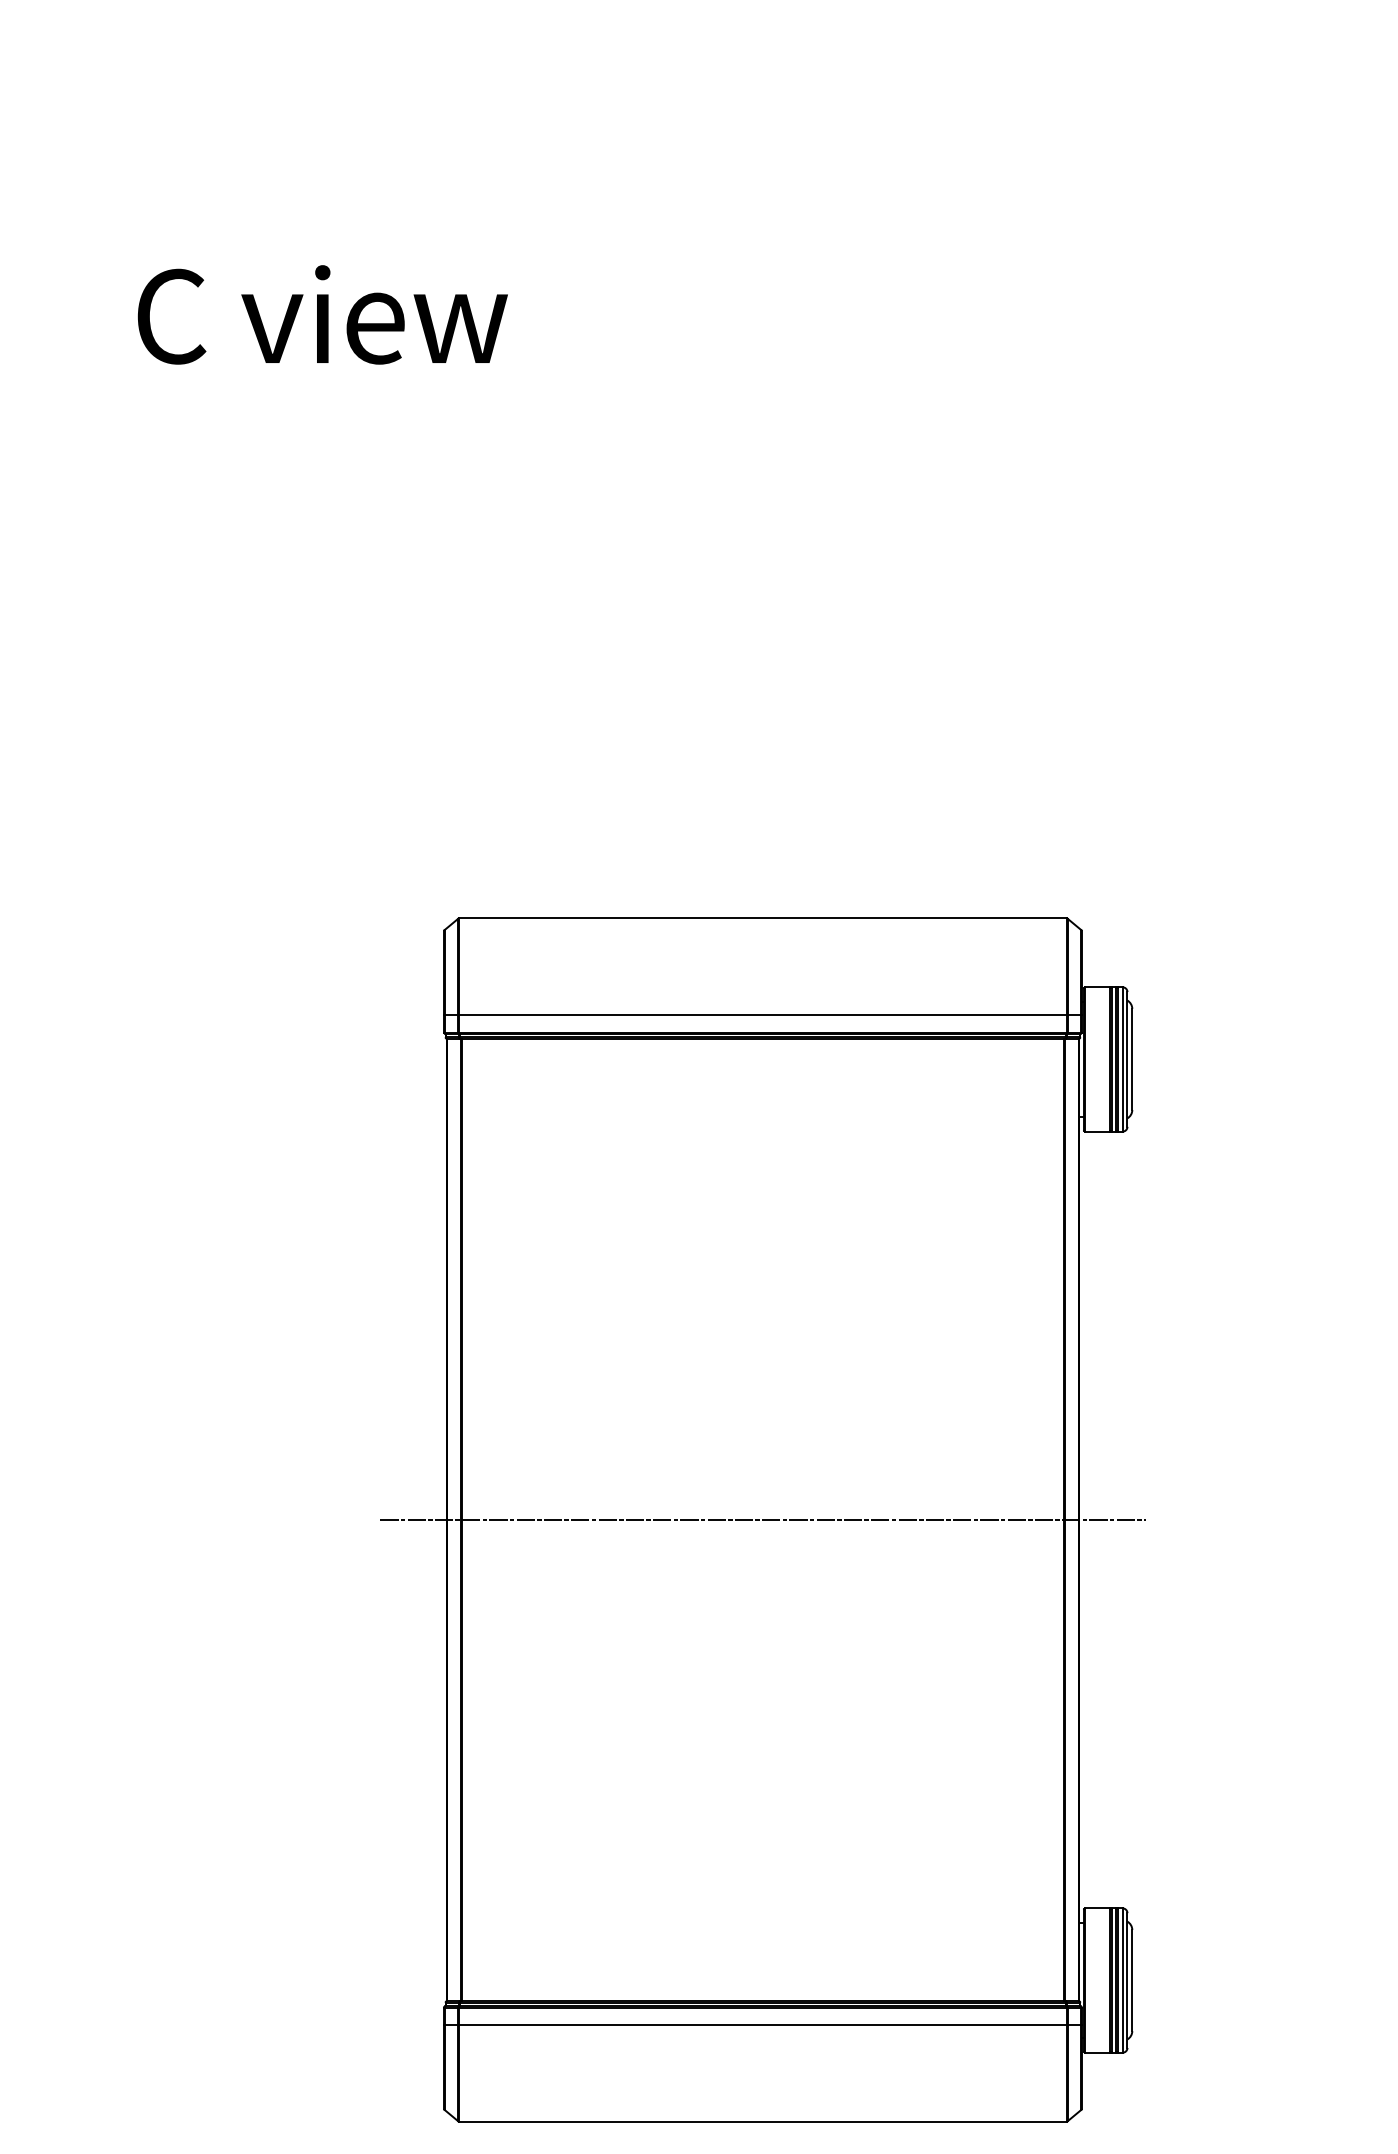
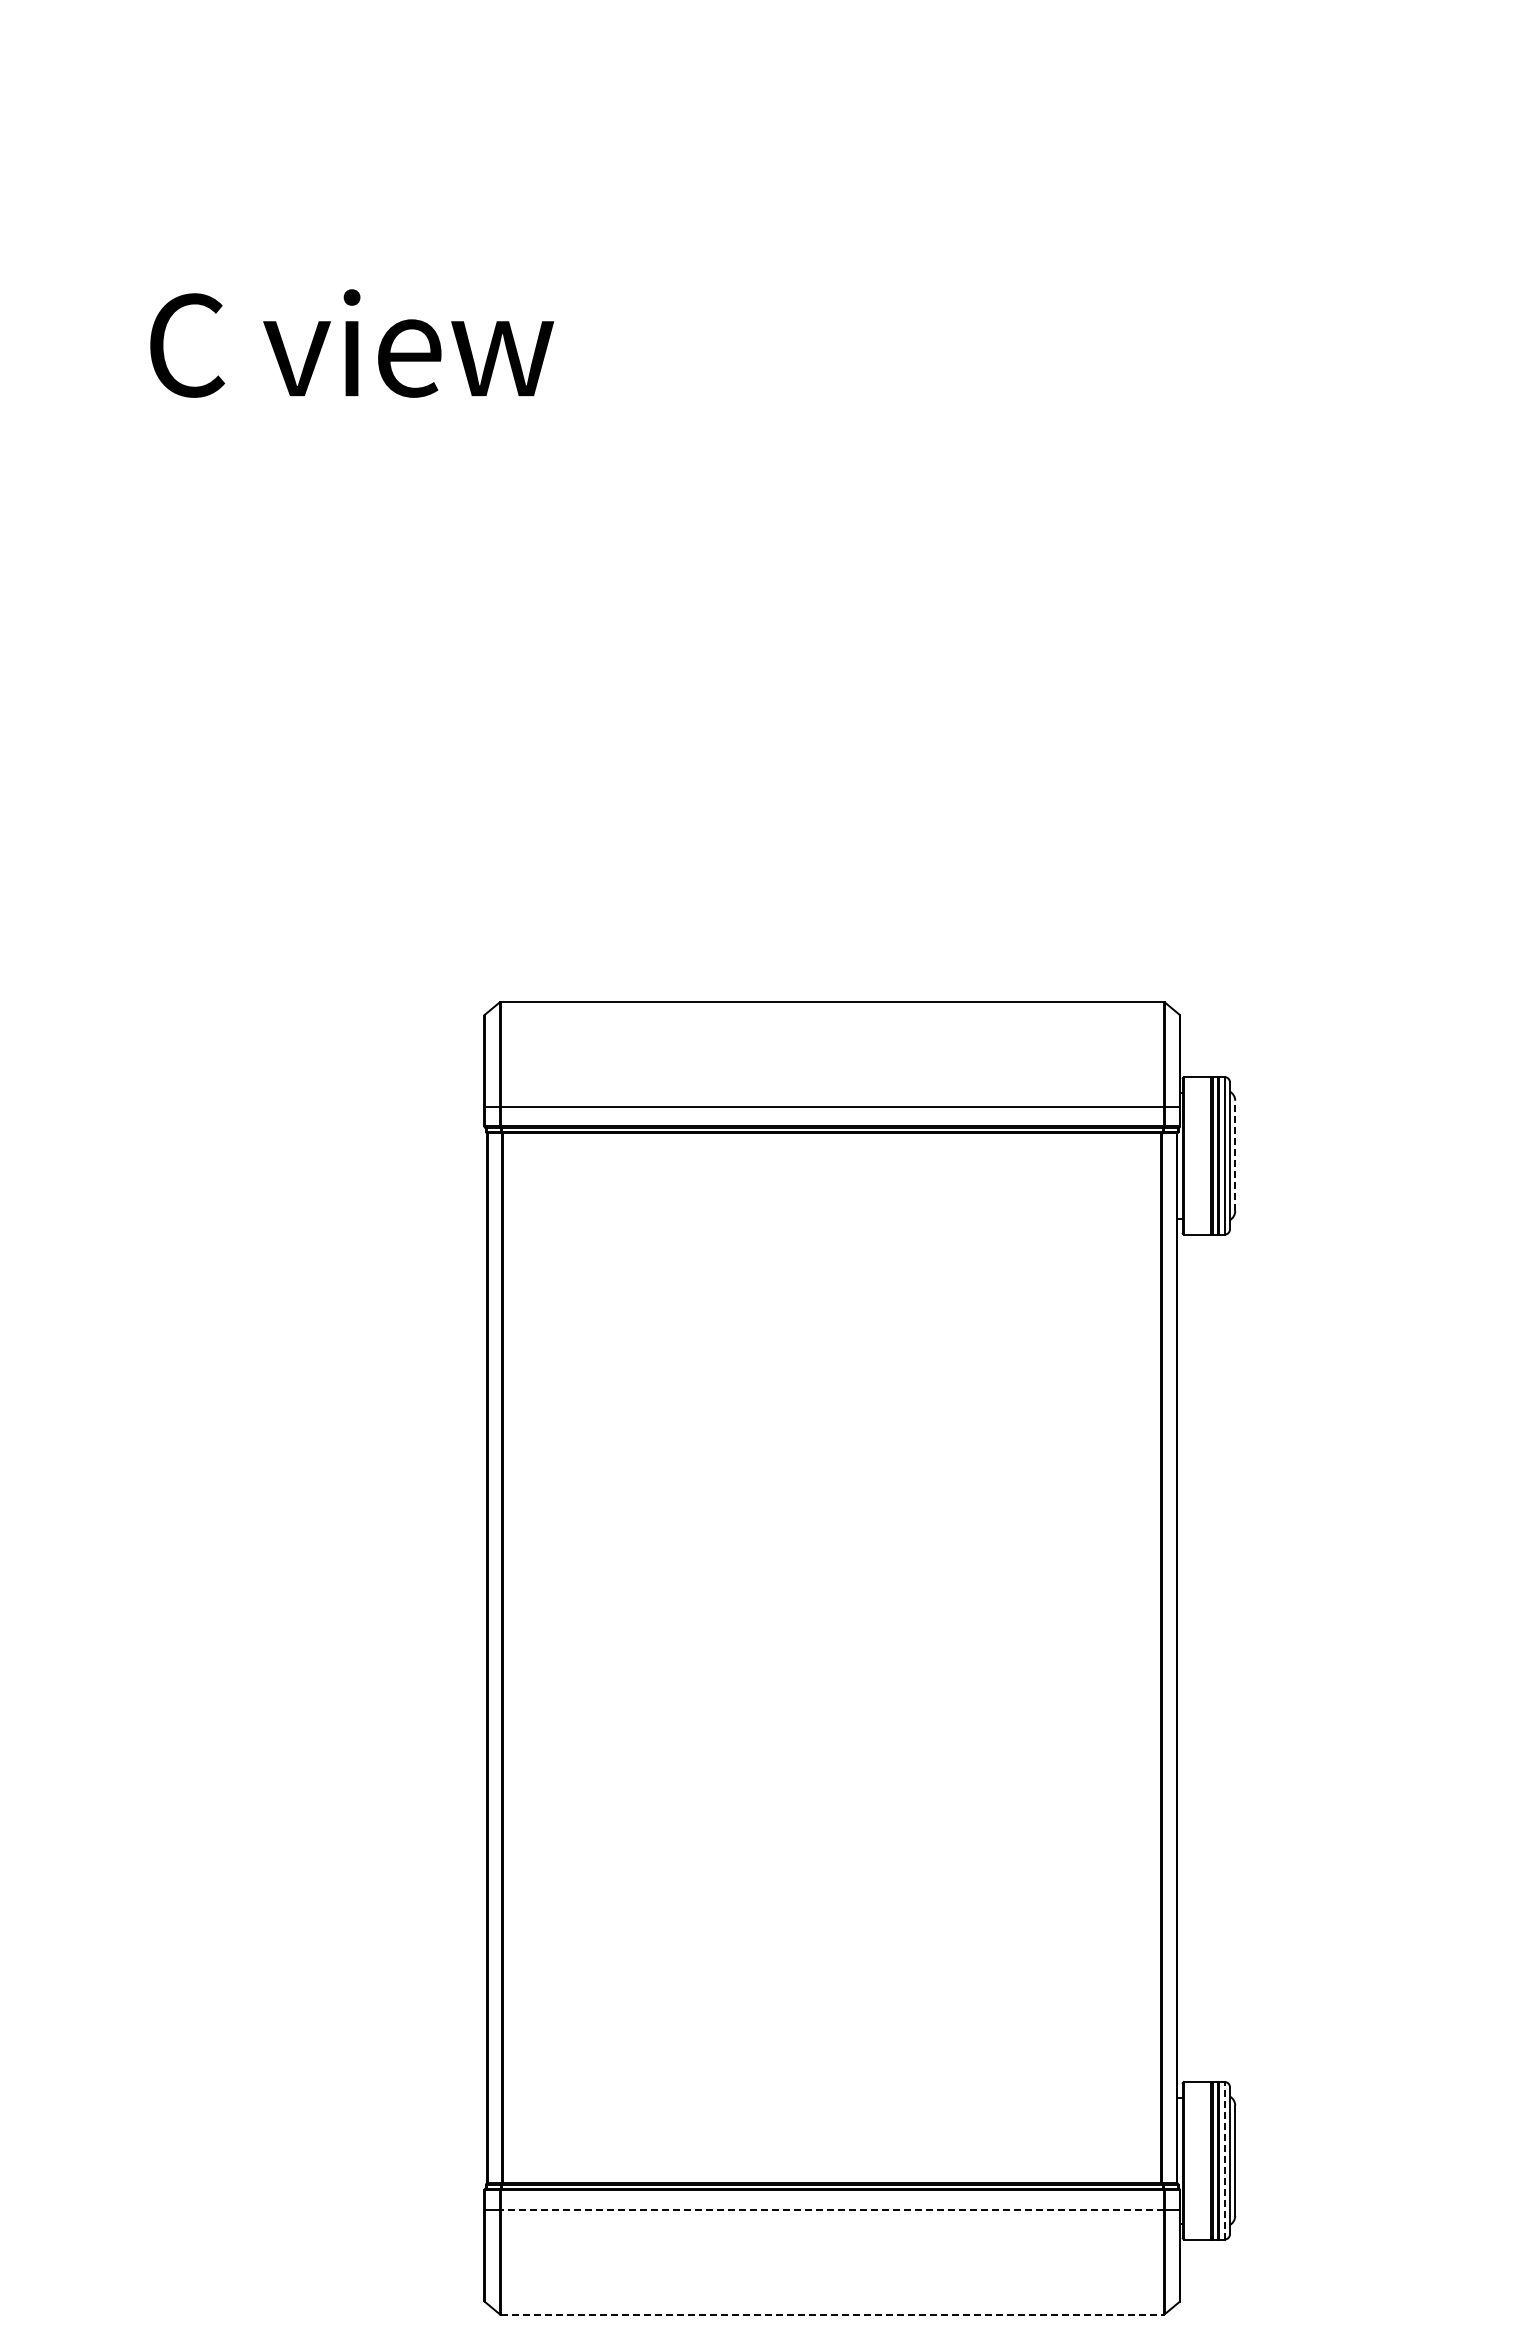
line: (1132, 1059) -> (1235, 1155), solid -> dashed
line: (762, 1520) -> (831, 1658), removed
line: (1122, 1980) -> (1224, 2160), solid -> dashed
line: (763, 2025) -> (832, 2209), solid -> dashed
line: (763, 2121) -> (832, 2314), solid -> dashed

